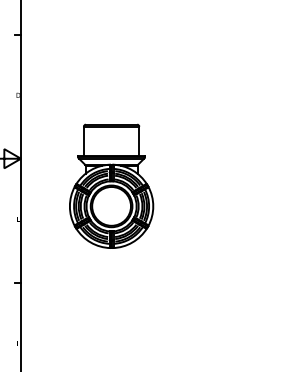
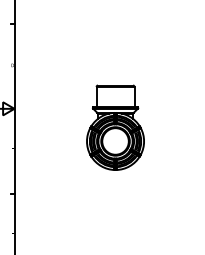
part: (111, 186) -> (115, 127), moved

